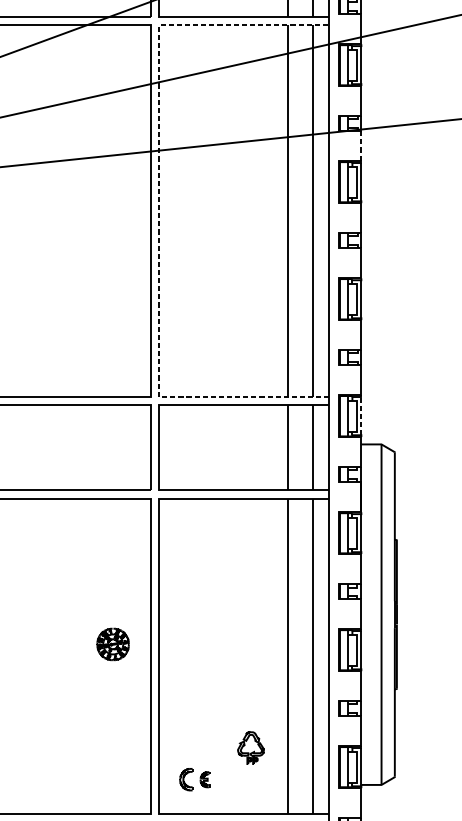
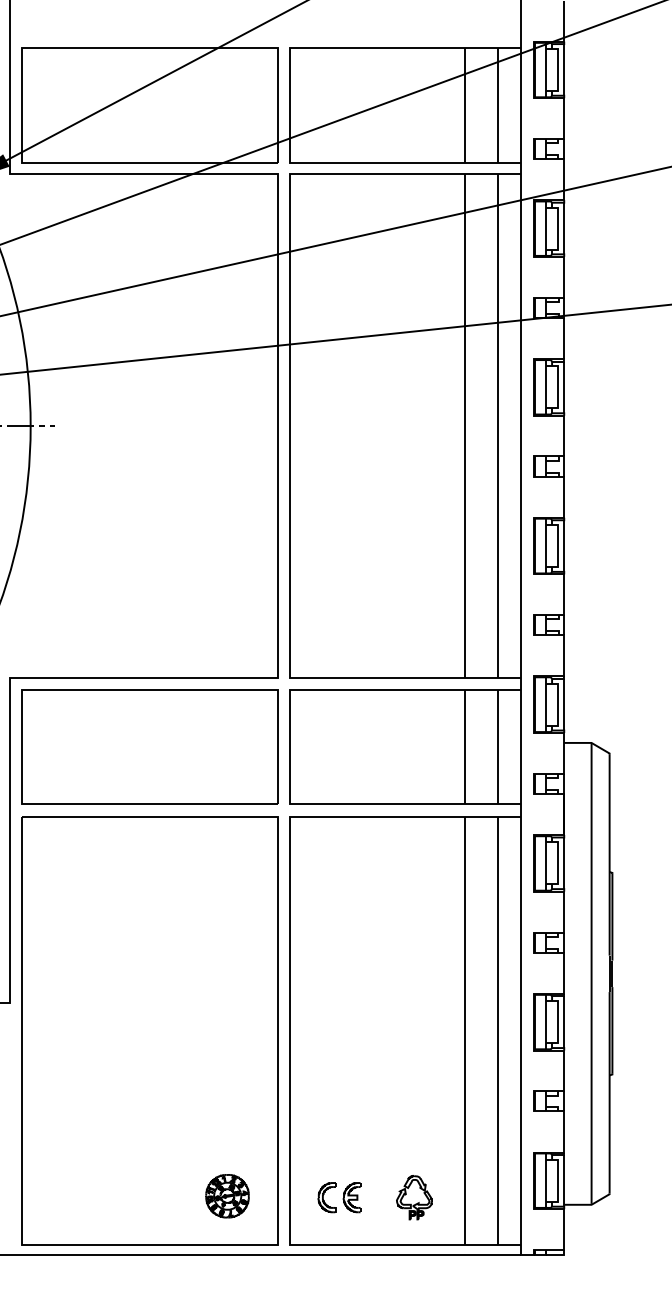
line: (361, 146) -> (564, 338), dashed -> solid
line: (158, 211) -> (289, 426), dashed -> solid
line: (361, 416) -> (564, 704), dashed -> solid
part: (113, 644) -> (227, 1196), moved
part: (250, 747) -> (414, 1197), moved
part: (204, 779) -> (351, 1197), size x1.43

